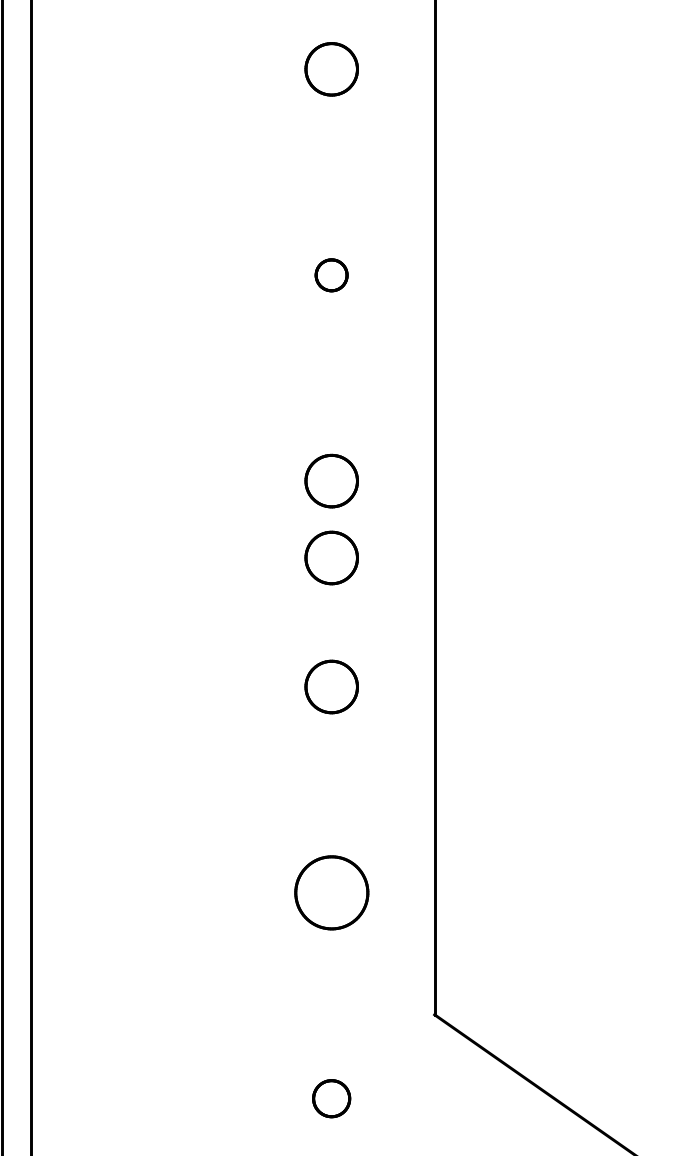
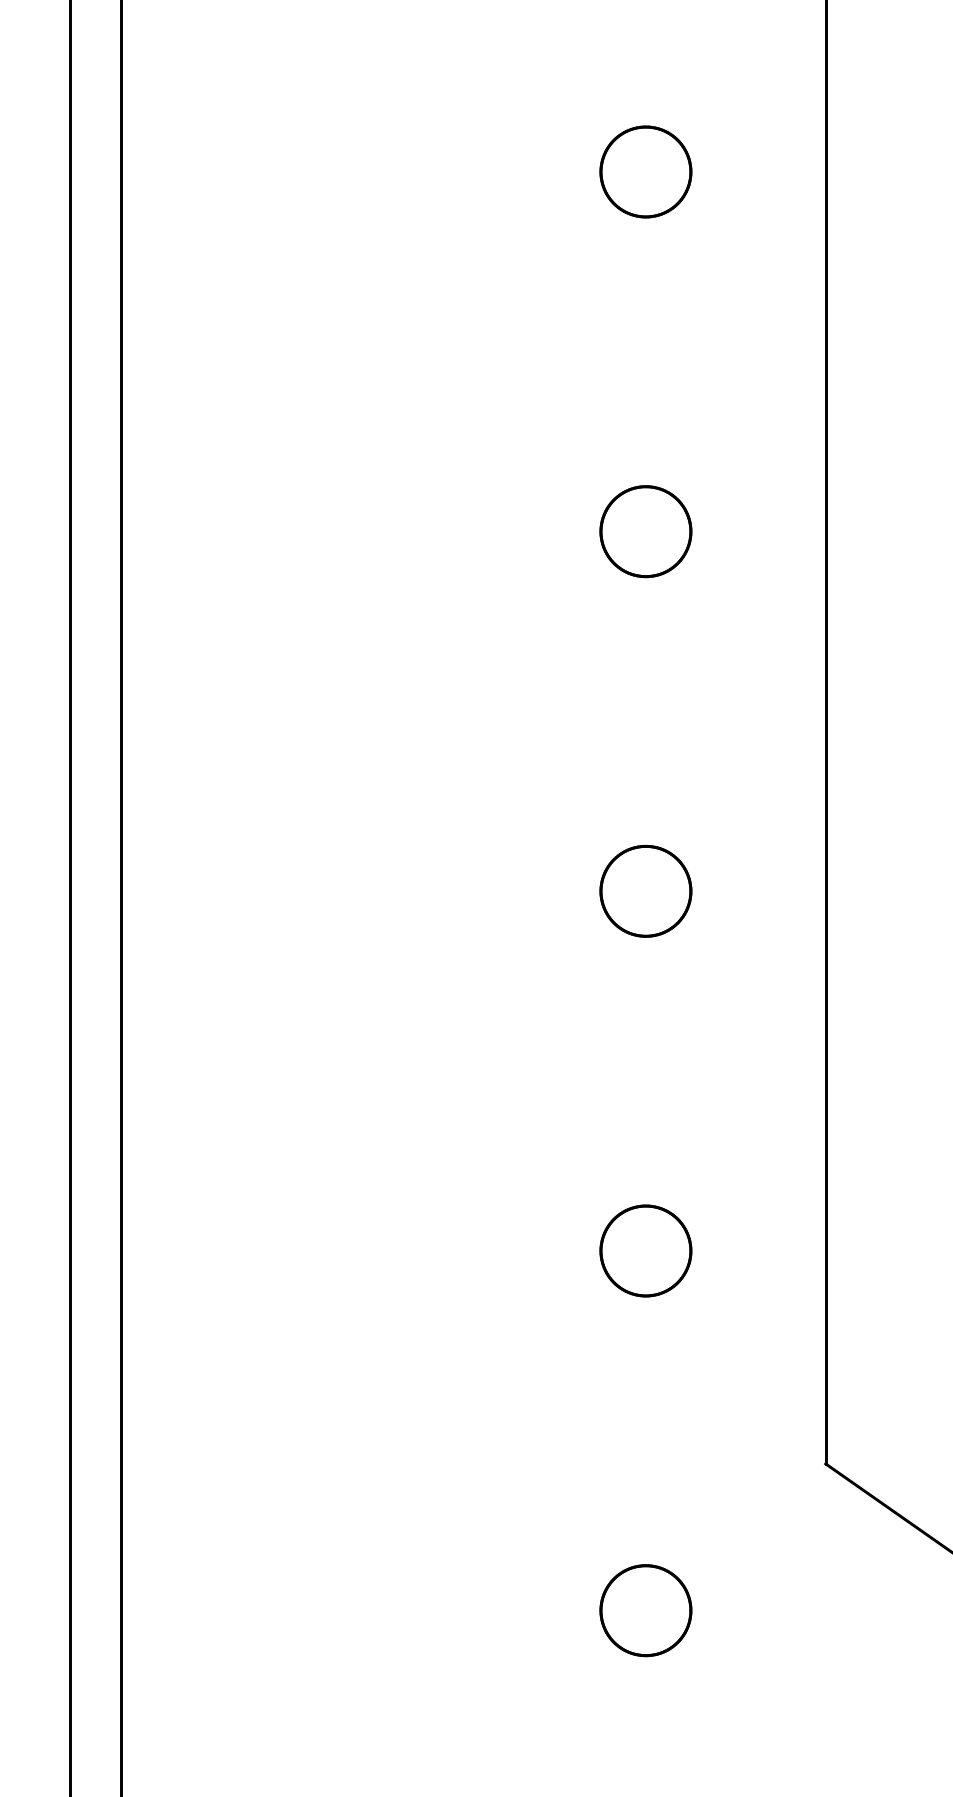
part: (331, 275) -> (645, 172), size x1.67
part: (331, 557) -> (645, 665), removed
part: (331, 892) -> (645, 1250), size x0.71
part: (331, 1098) -> (645, 1610), size x1.43

